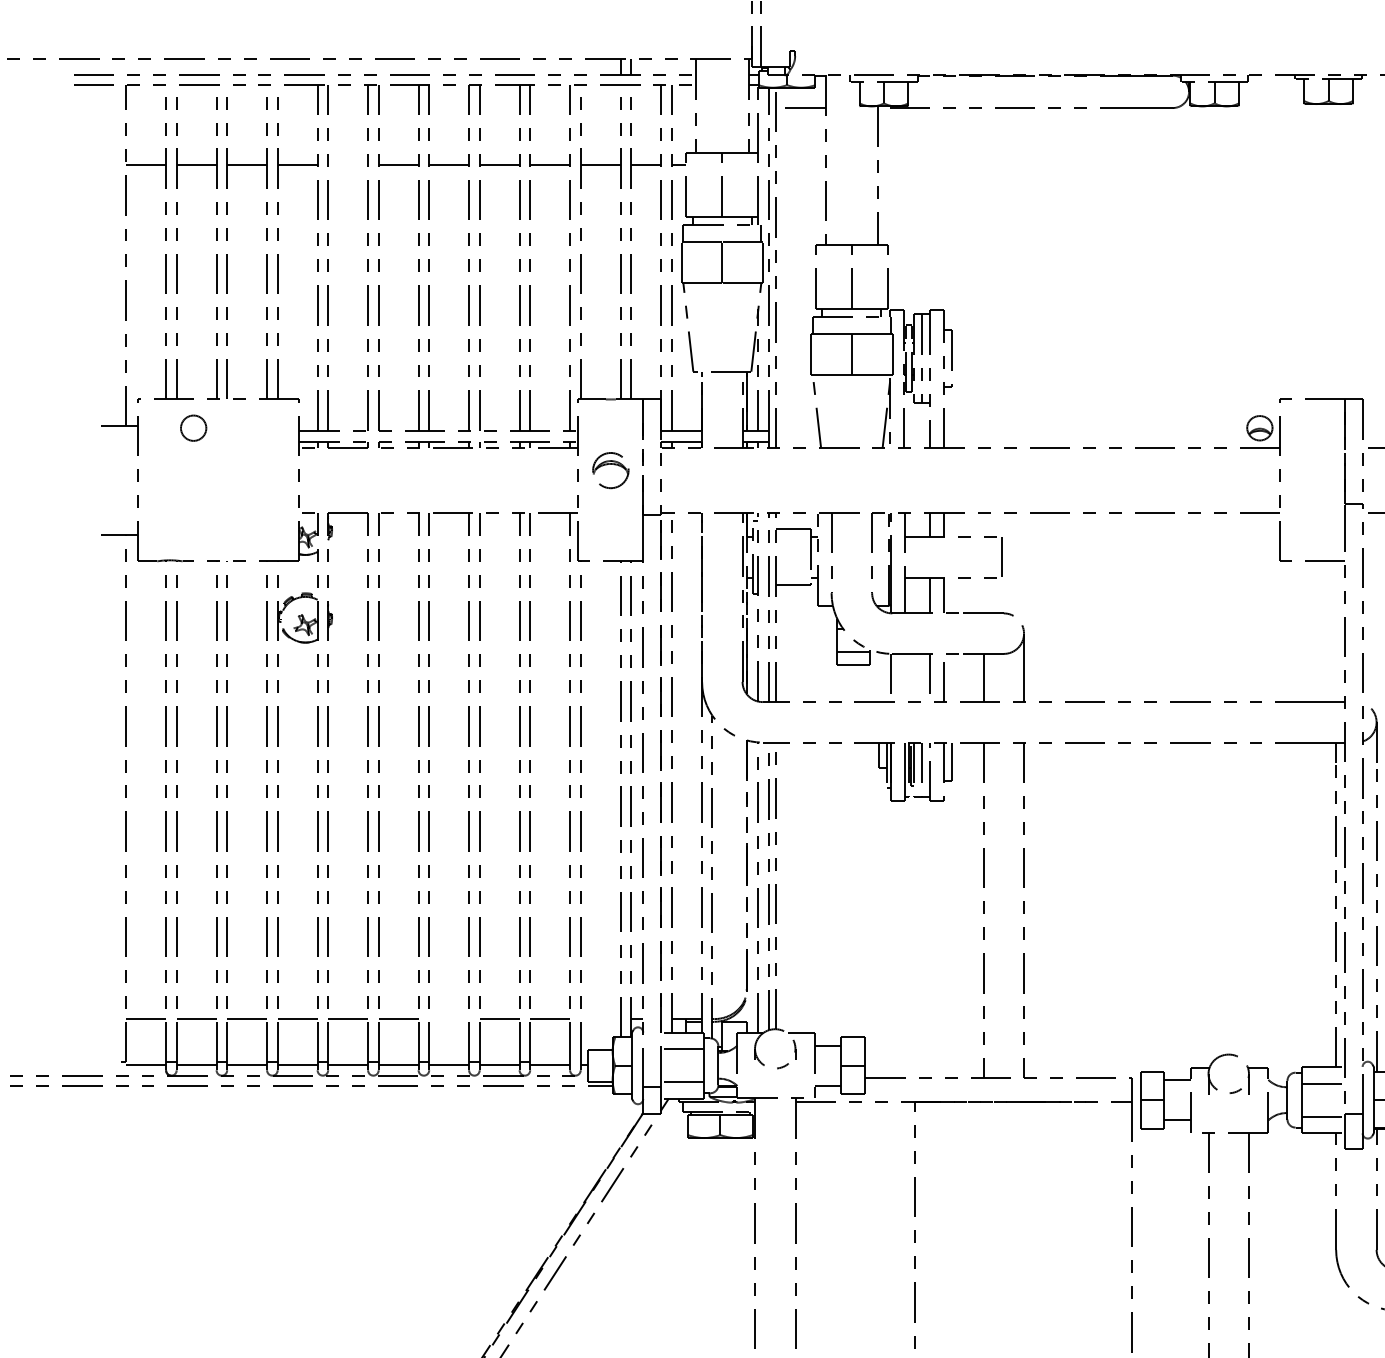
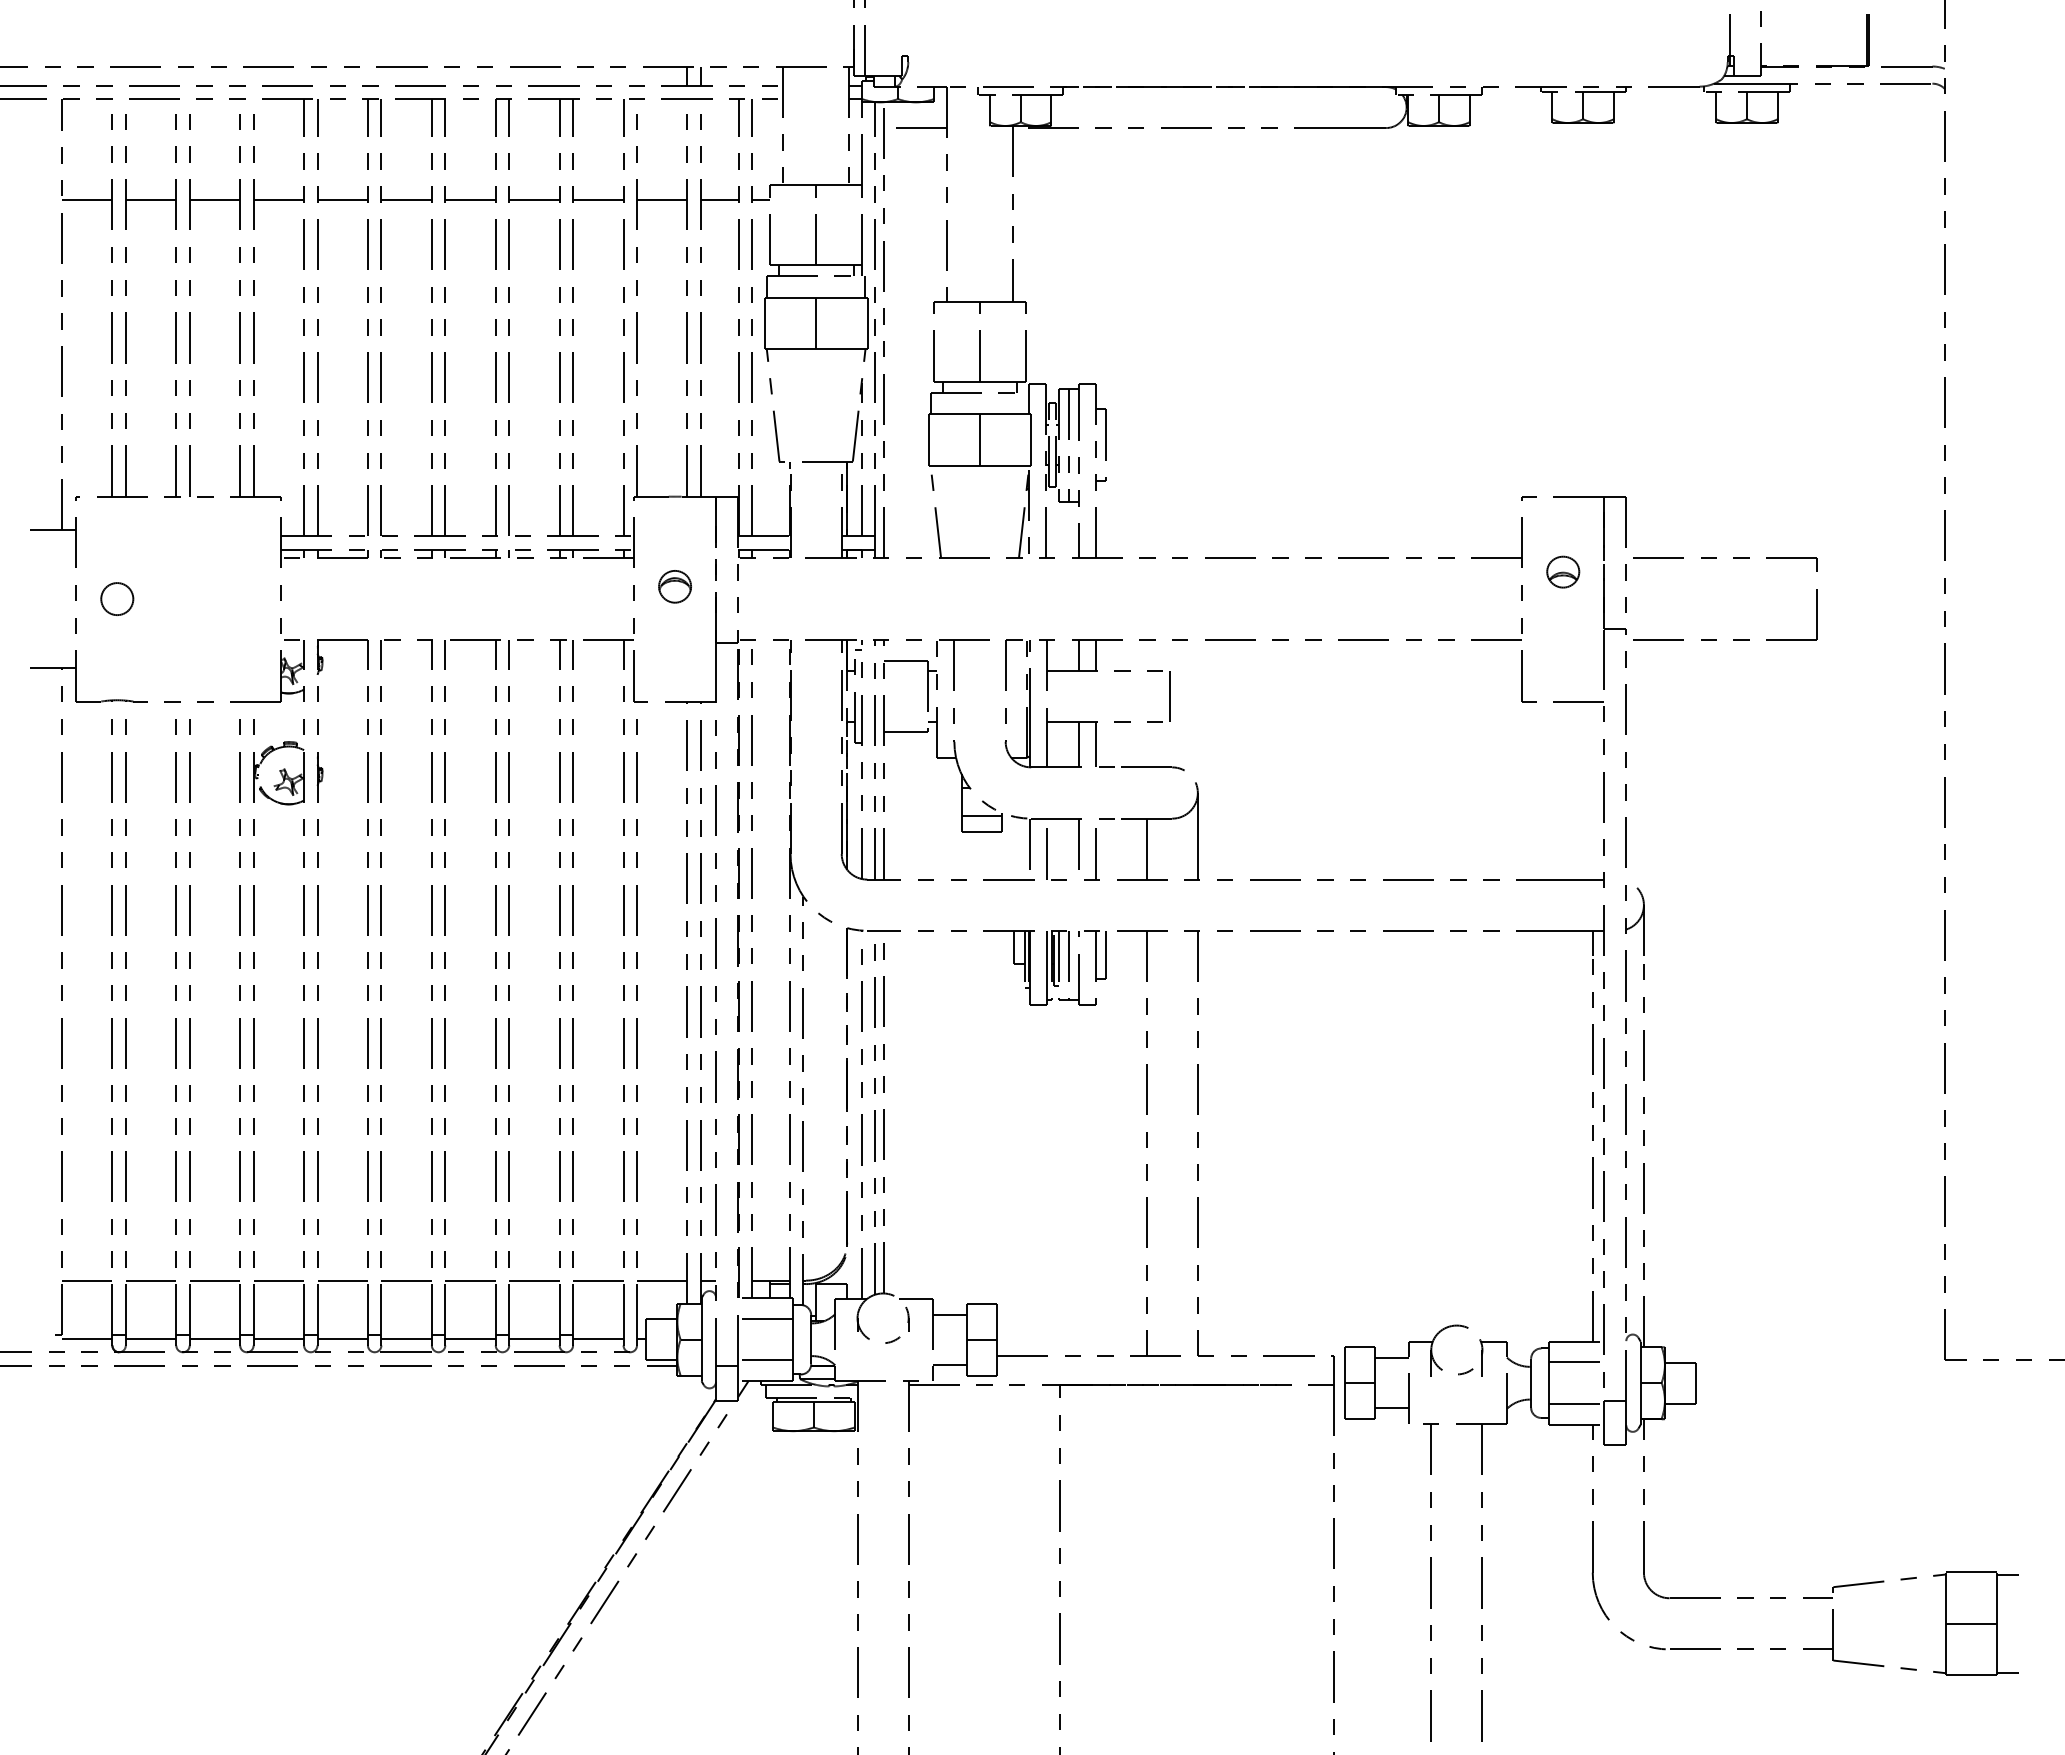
line: (347, 164) -> (342, 199), added
part: (193, 427) -> (117, 598), moved
part: (1260, 427) -> (1563, 571), moved
part: (610, 470) -> (674, 586), size x0.71
line: (904, 677) -> (1046, 848), added
line: (449, 1018) -> (470, 1280), added
line: (600, 1018) -> (661, 1280), added

